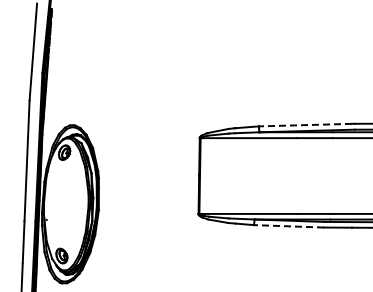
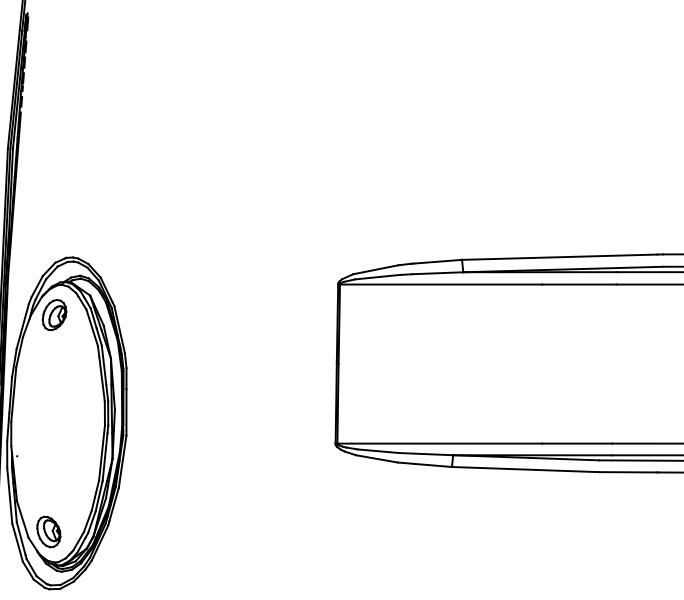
line: (305, 125) -> (559, 257), dashed -> solid
line: (288, 226) -> (524, 469), dashed -> solid

